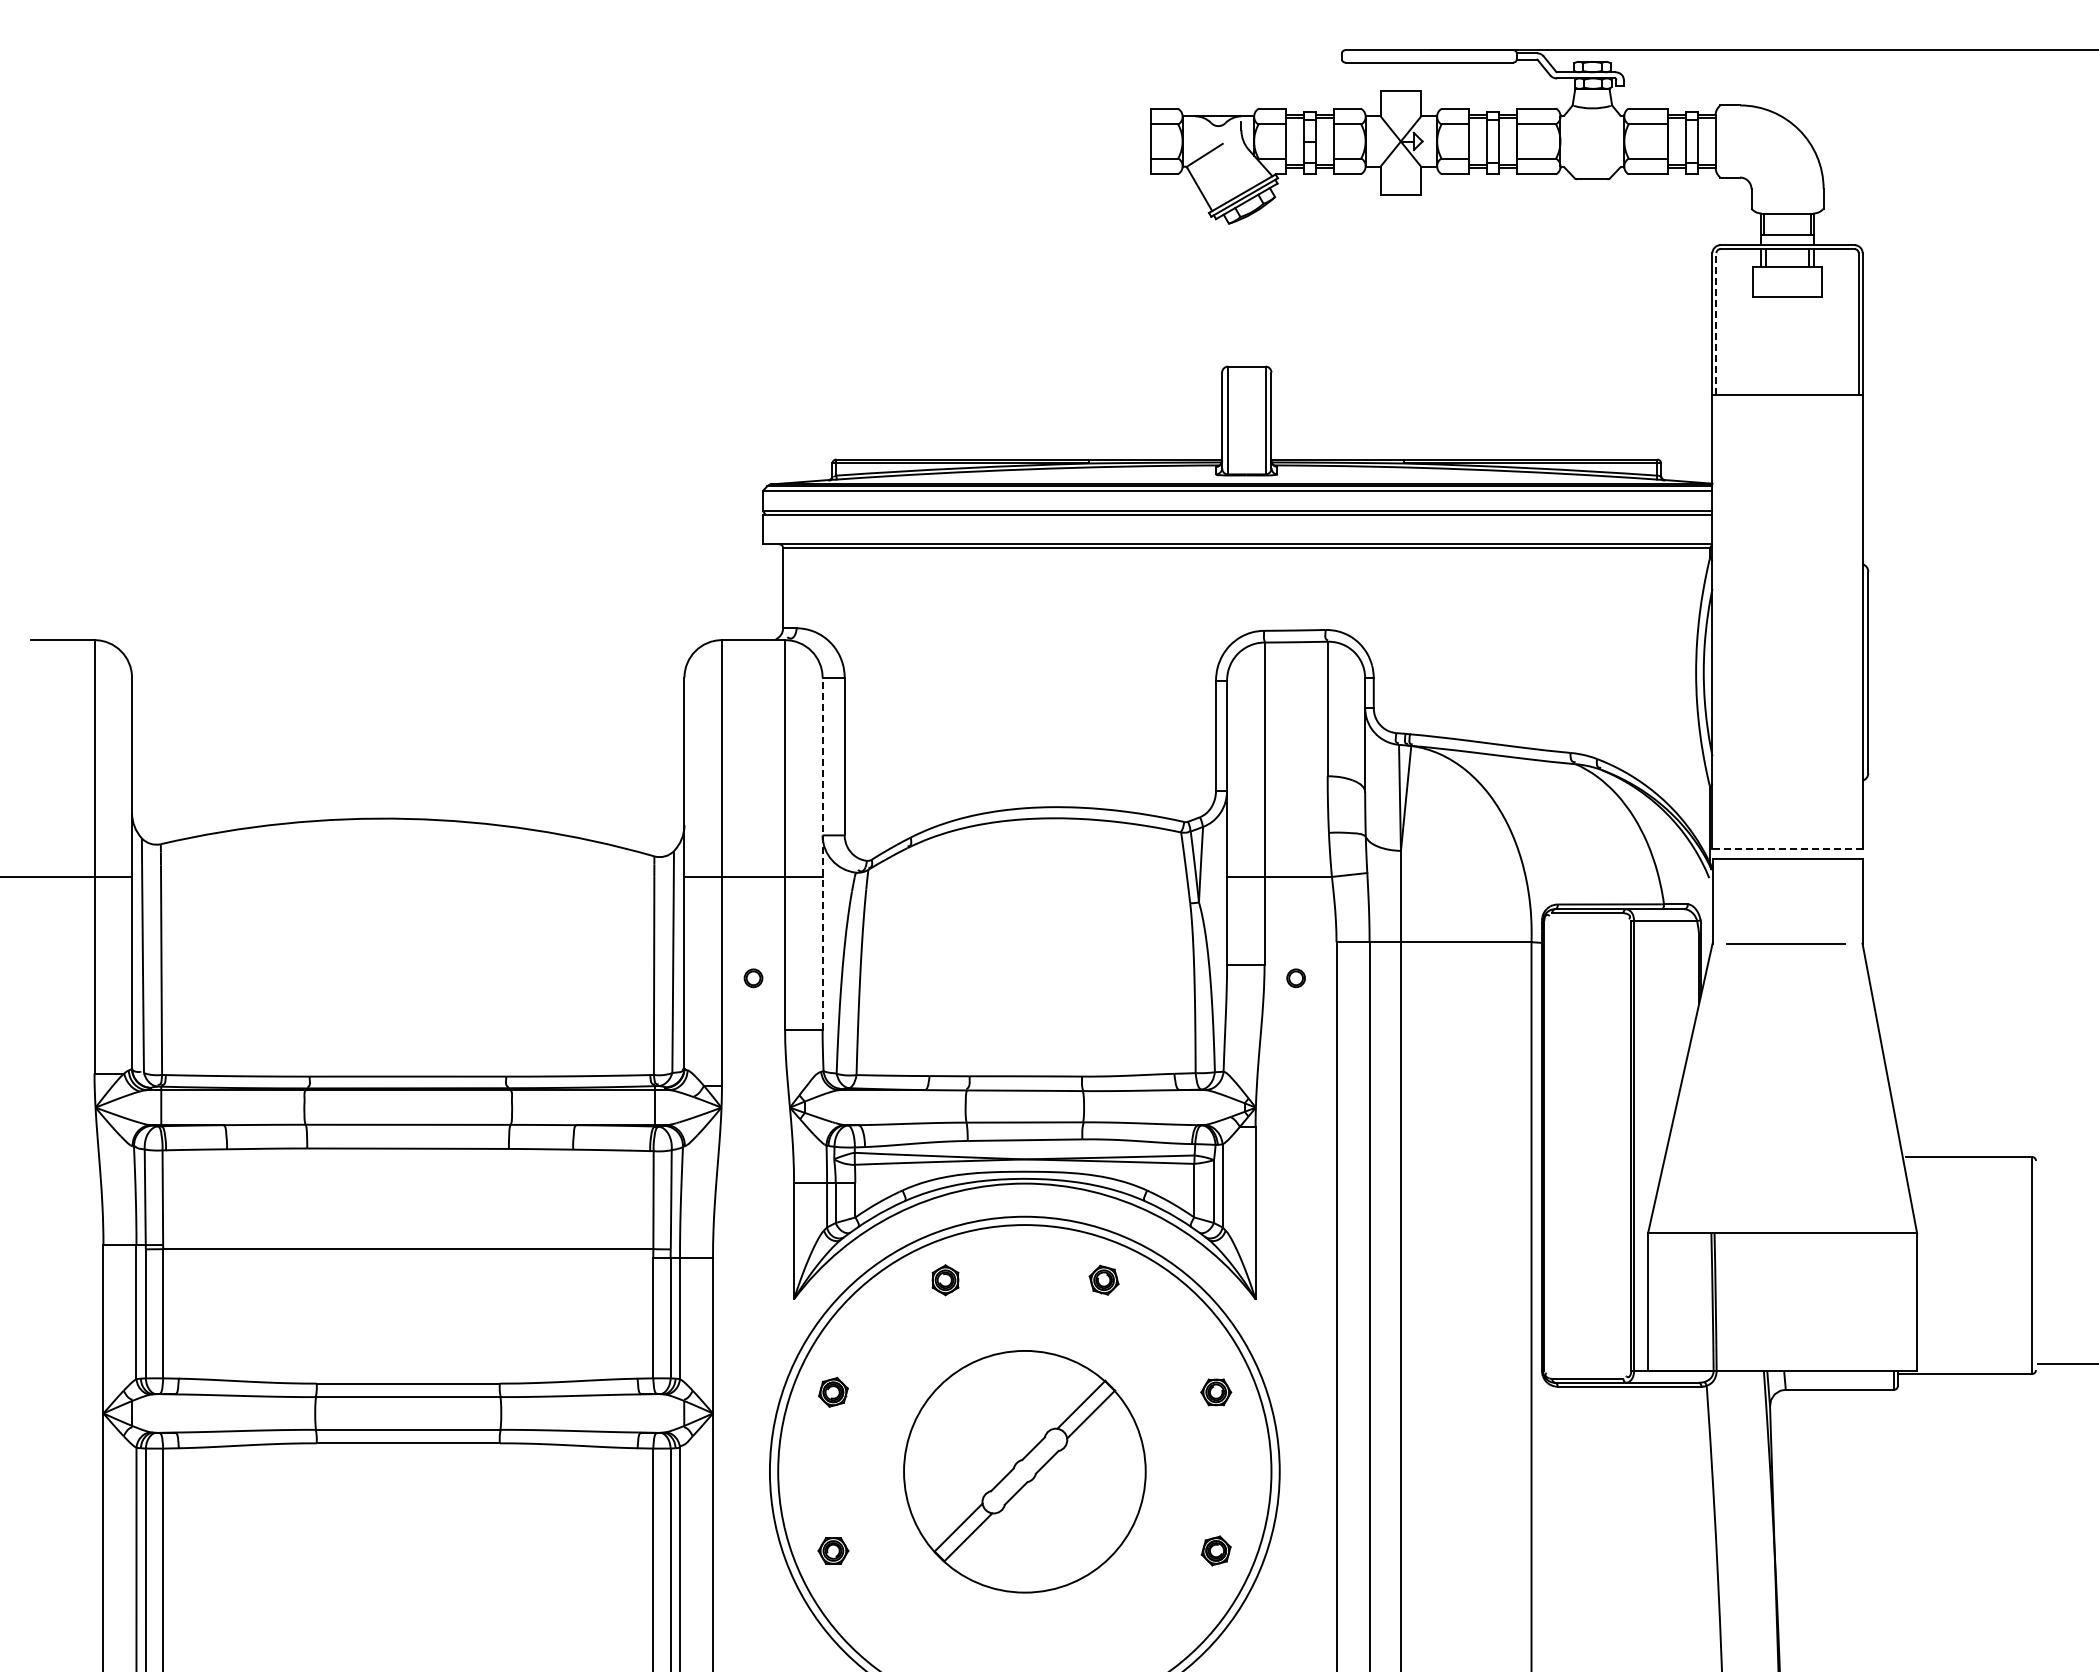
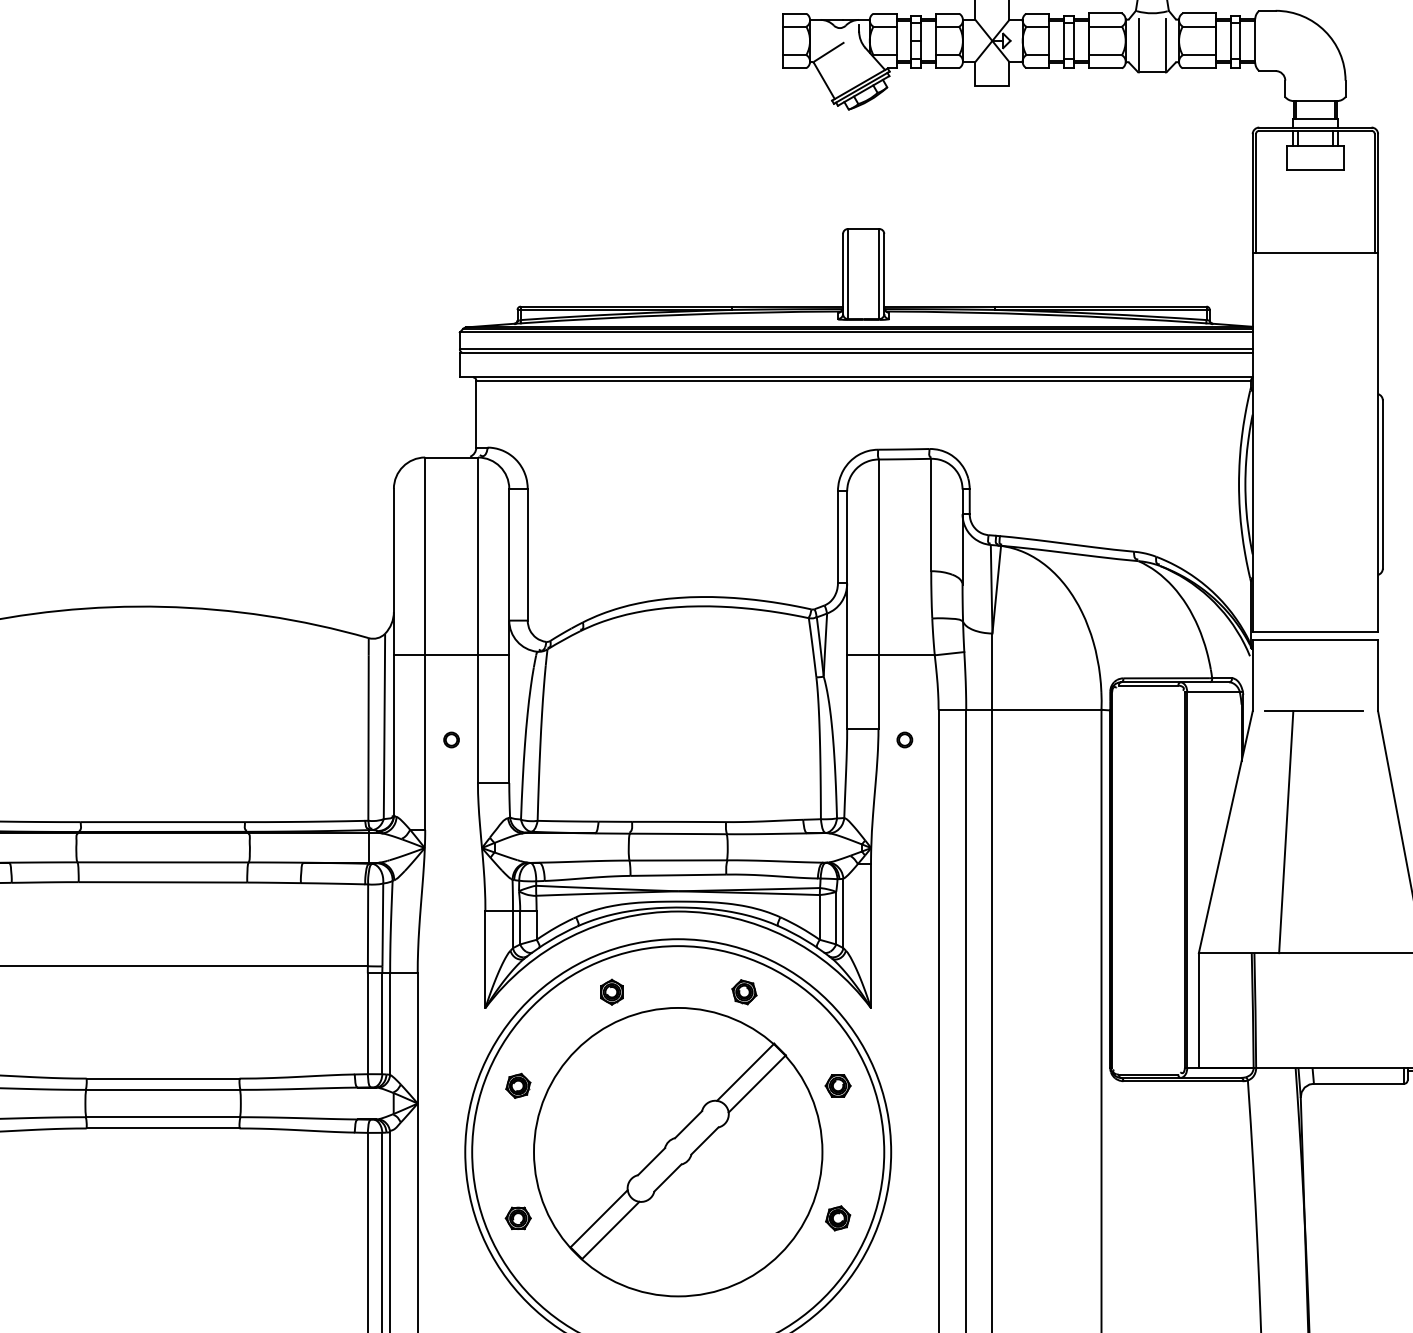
line: (1576, 145) -> (1139, 44), added
line: (1608, 145) -> (1165, 44), added
line: (1716, 323) -> (1256, 192), dashed -> solid
line: (1787, 848) -> (1315, 631), dashed -> solid
line: (822, 853) -> (509, 635), dashed -> solid
line: (1752, 1088) -> (1286, 832), added
part: (1024, 1471) -> (677, 1152), size x1.43

